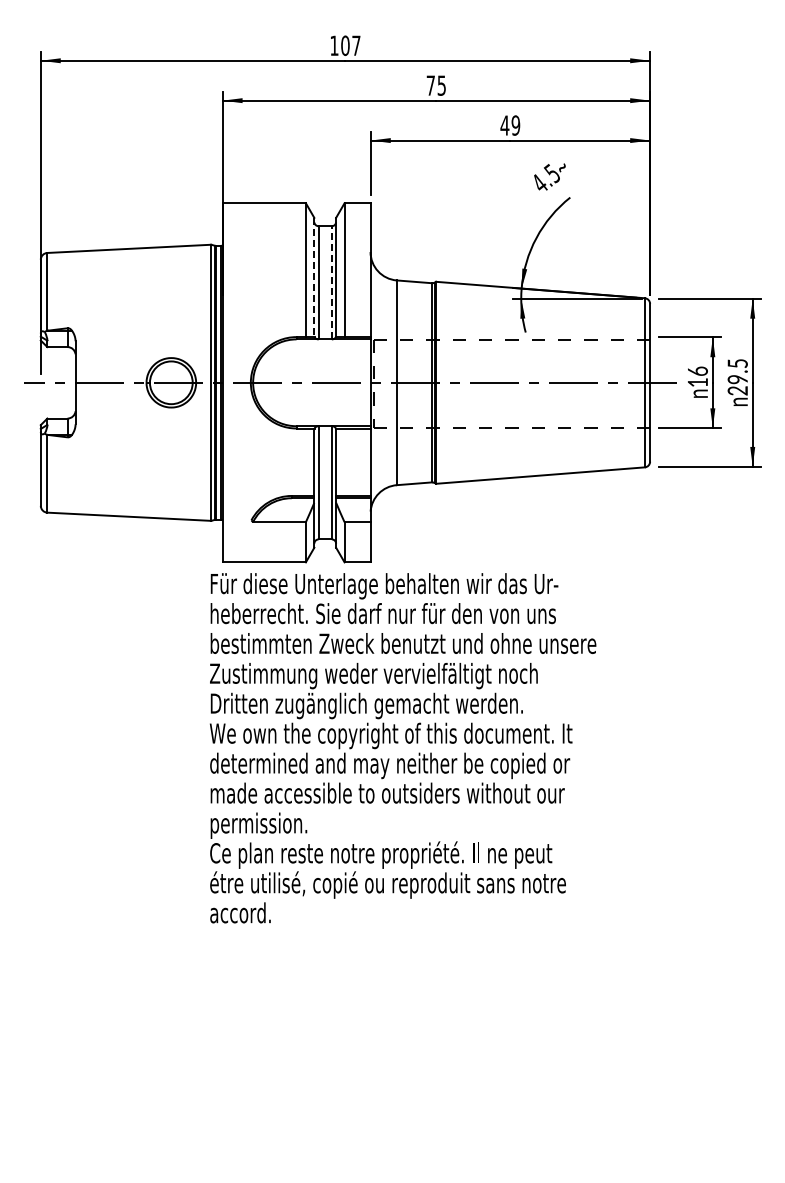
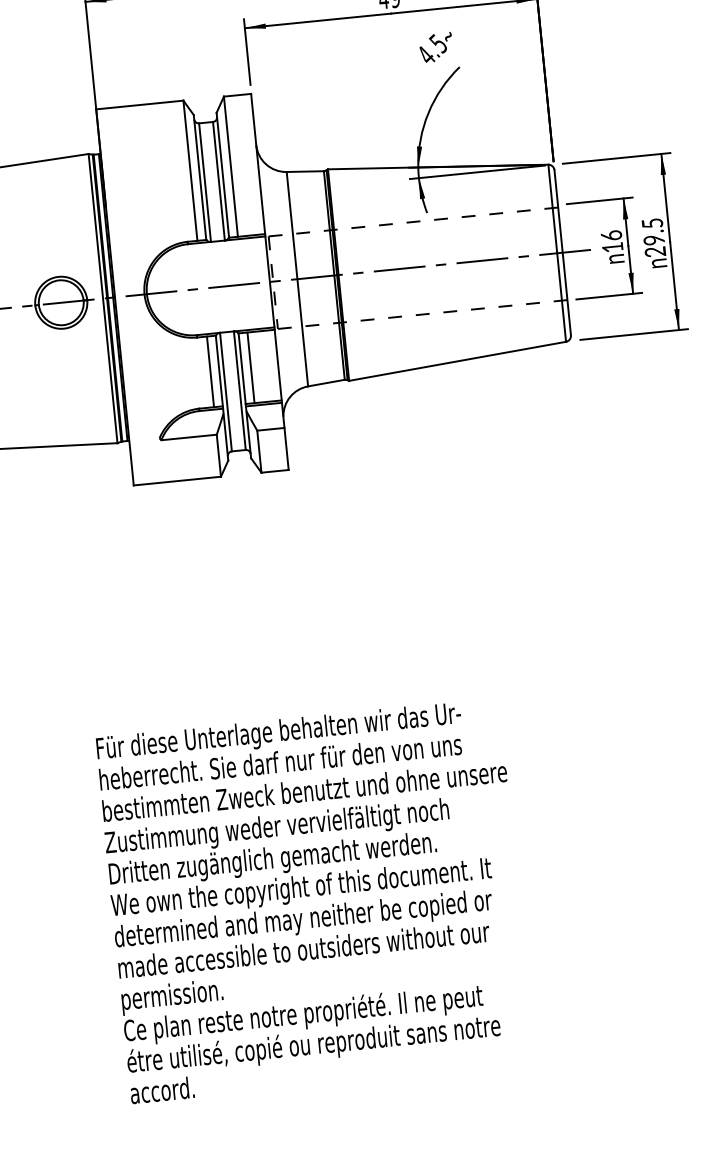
line: (314, 277) -> (200, 177), dashed -> solid
line: (331, 282) -> (218, 180), dashed -> solid
line: (305, 461) -> (210, 371), added
line: (344, 461) -> (250, 367), added
text: (403, 748) -> (315, 901), moved

